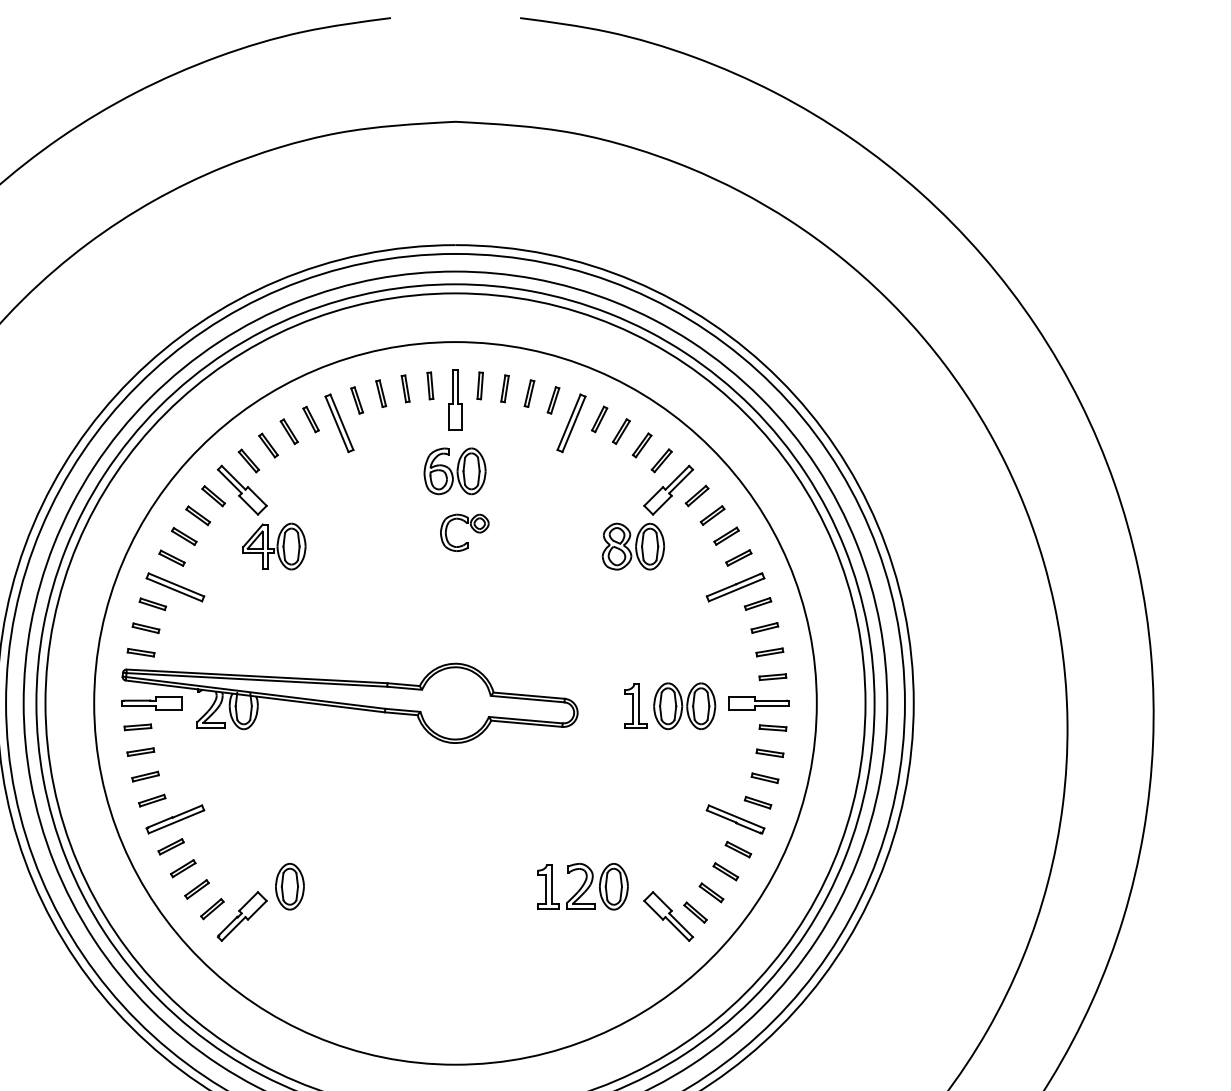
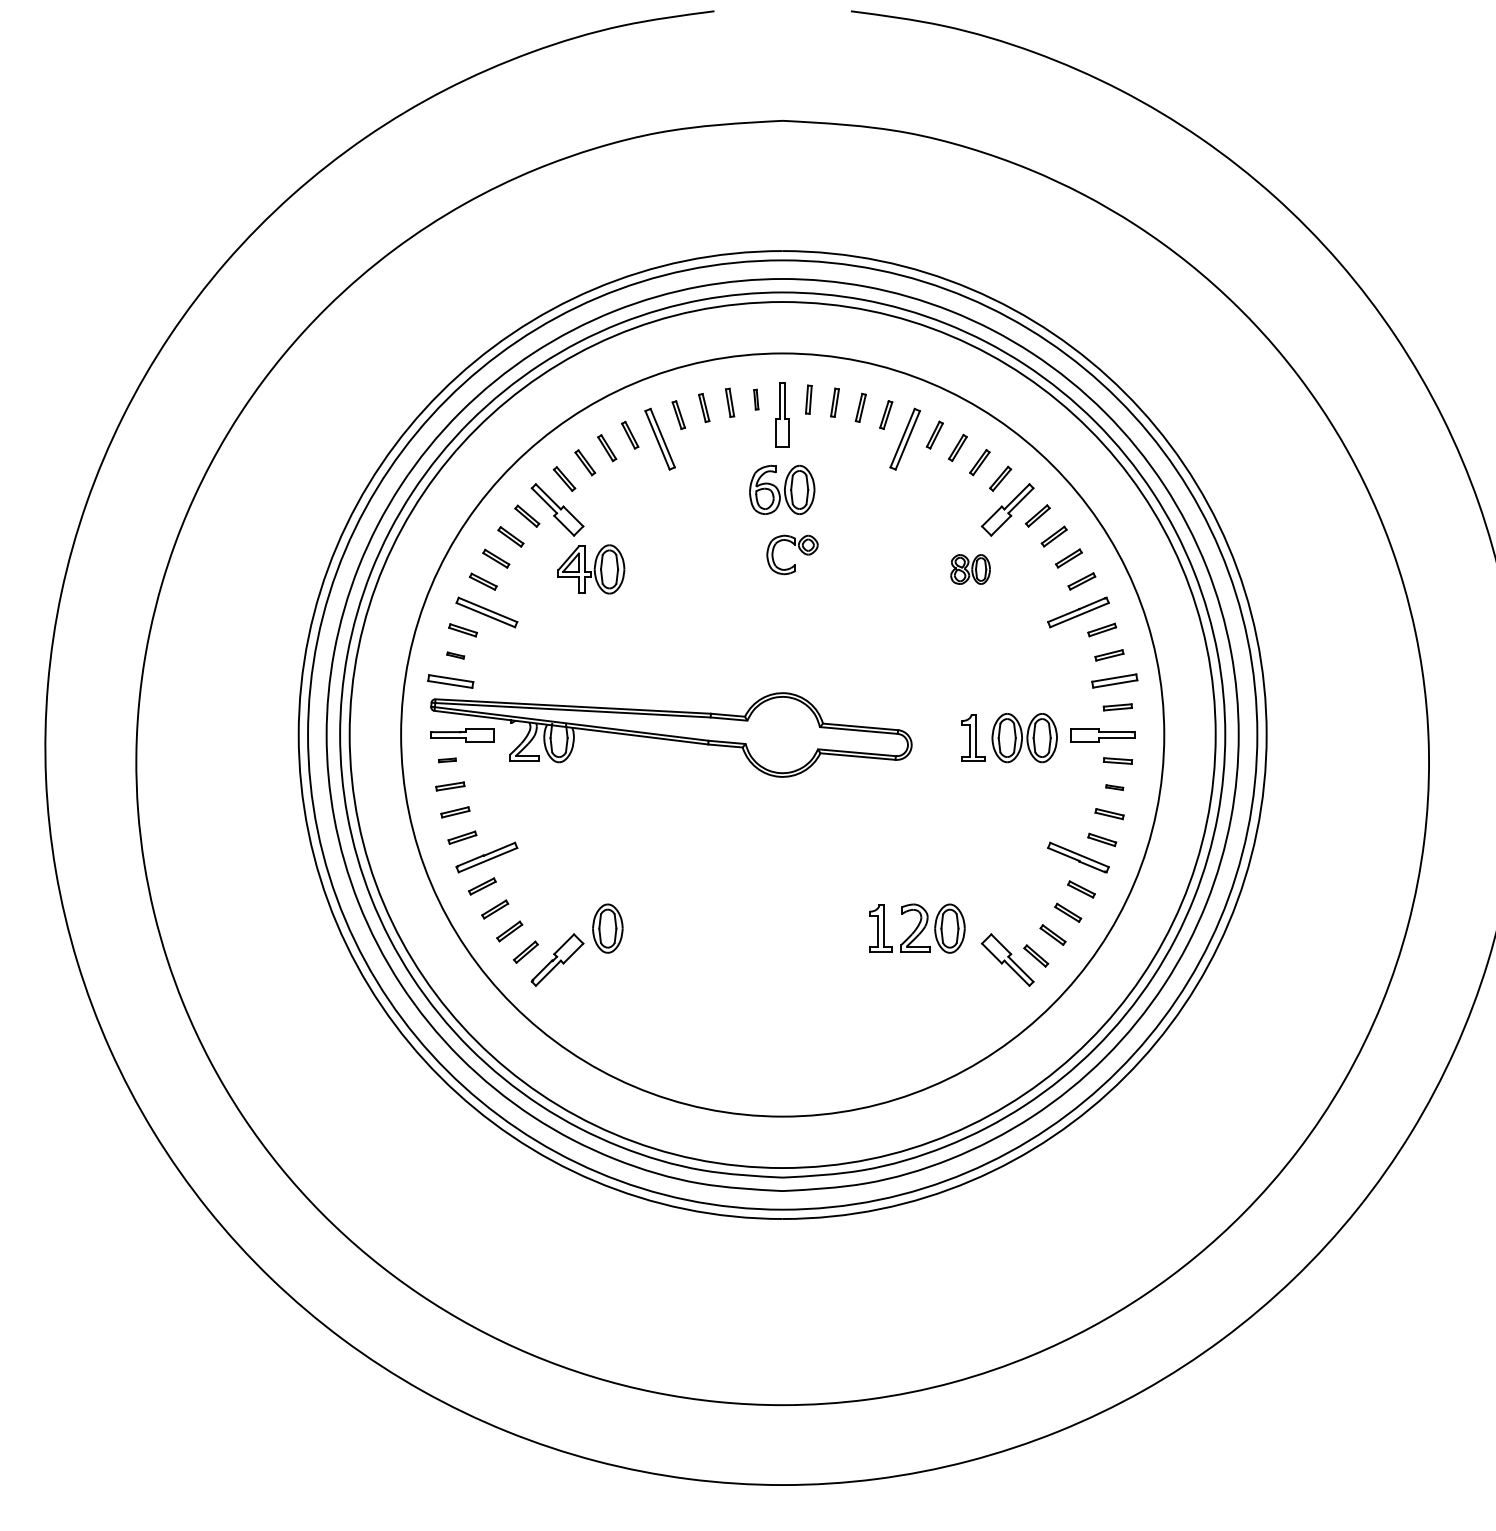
part: (430, 385) -> (756, 399), size x0.7
part: (633, 546) -> (970, 569), size x0.6
part: (145, 628) -> (455, 655), size x0.6
part: (140, 652) -> (450, 681), size x1.6
part: (769, 652) -> (1114, 681), size x1.6
part: (138, 727) -> (447, 760), size x0.6
part: (769, 753) -> (1114, 787), size x0.6

